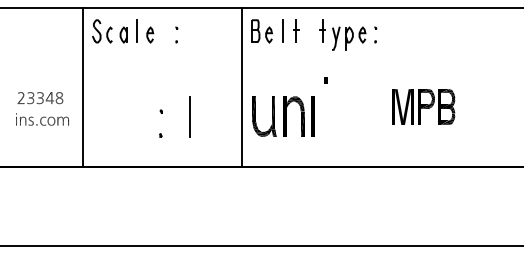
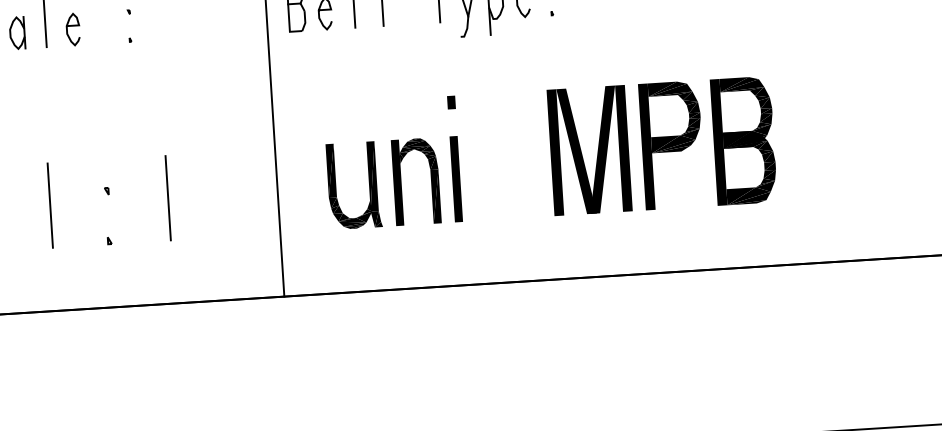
part: (423, 106) -> (662, 144), size x1.67
line: (134, 116) -> (50, 204), added
part: (283, 116) -> (394, 182), moved

